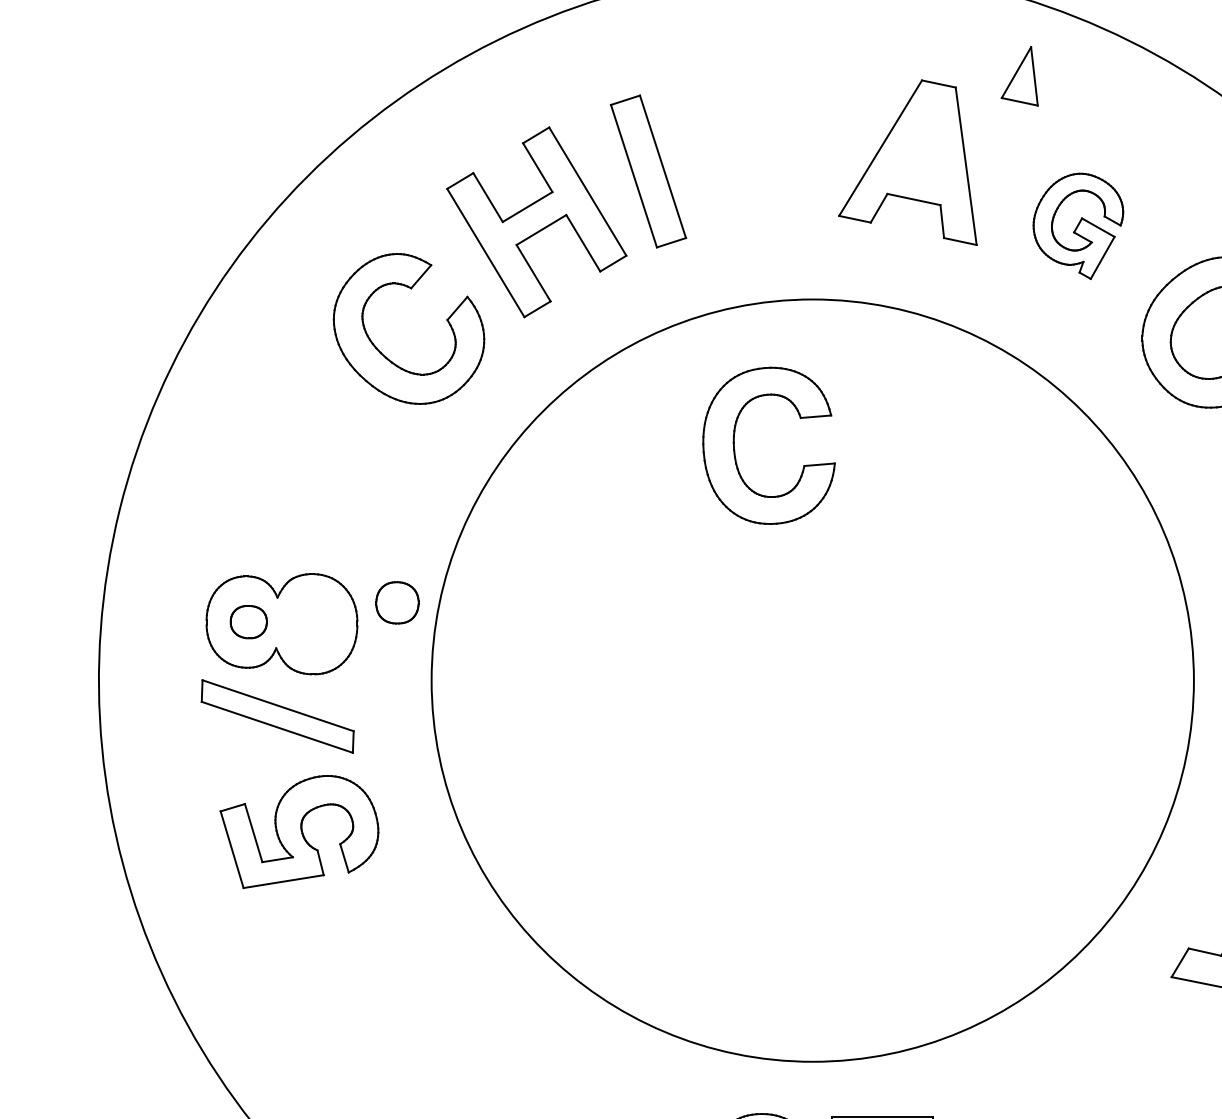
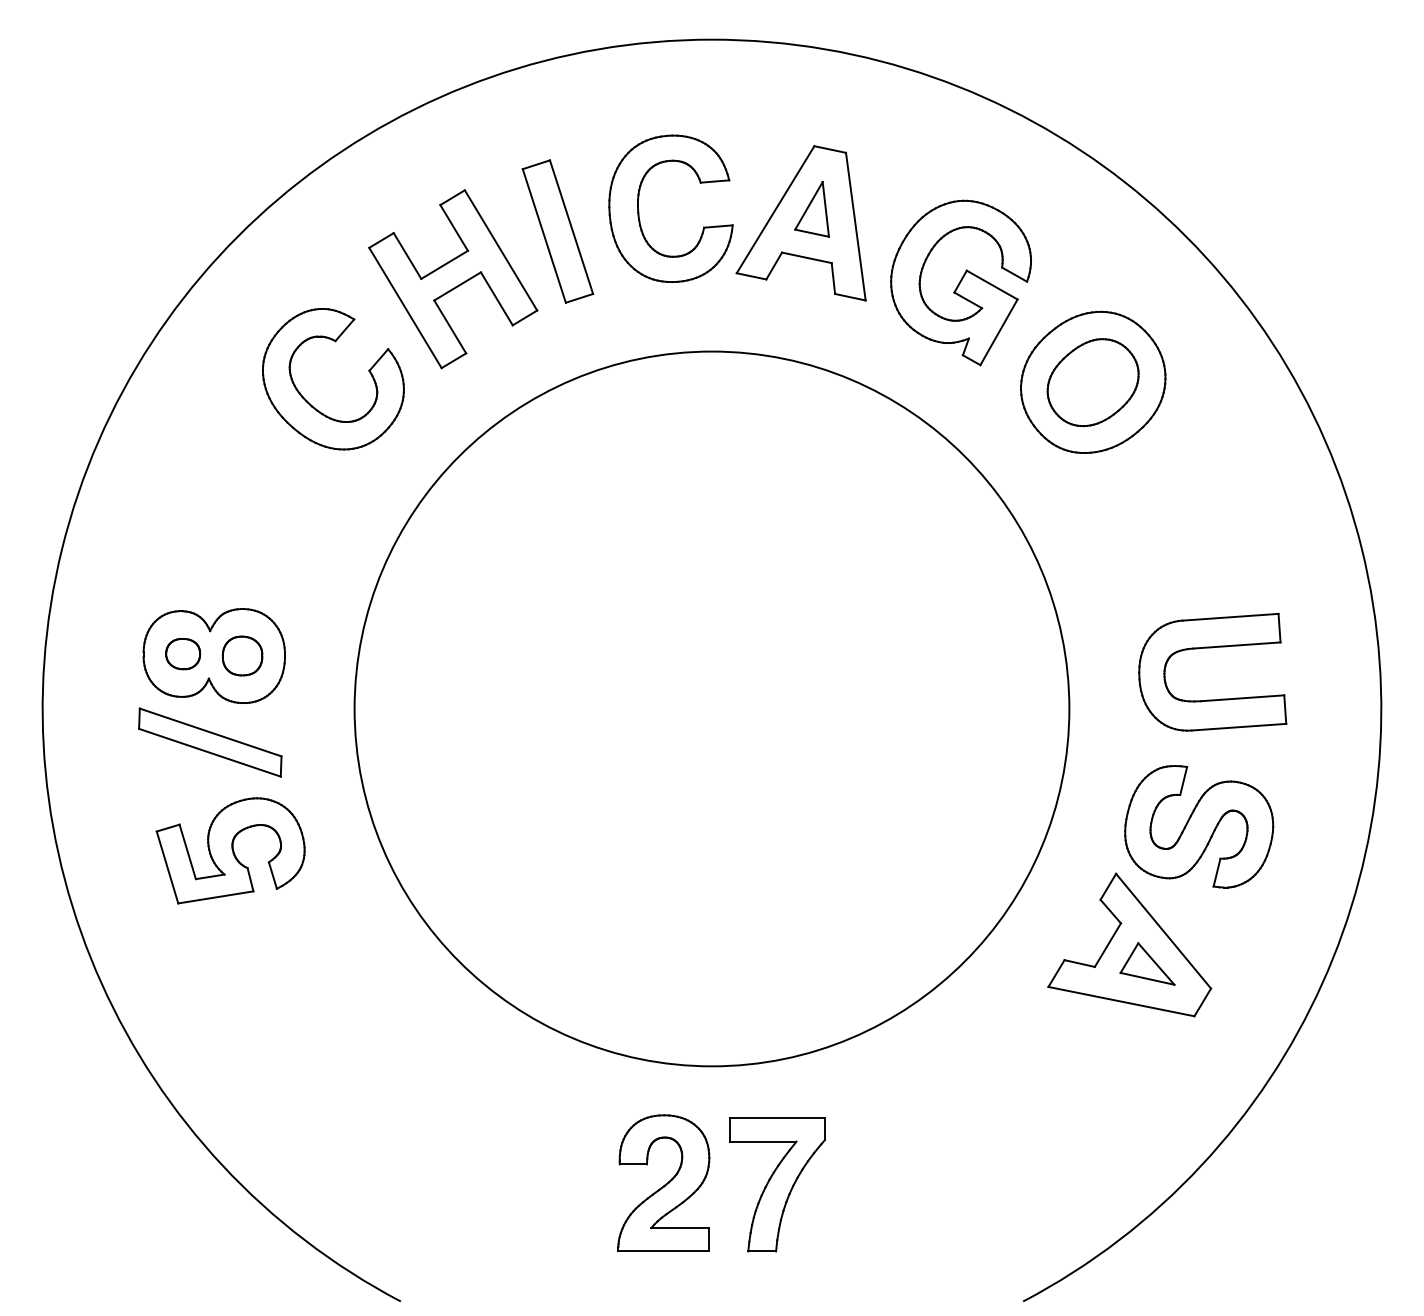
part: (1019, 76) -> (811, 209), moved
part: (1077, 225) -> (960, 282), size x1.67
part: (735, 448) -> (639, 211), moved
part: (397, 602) -> (242, 655), moved

